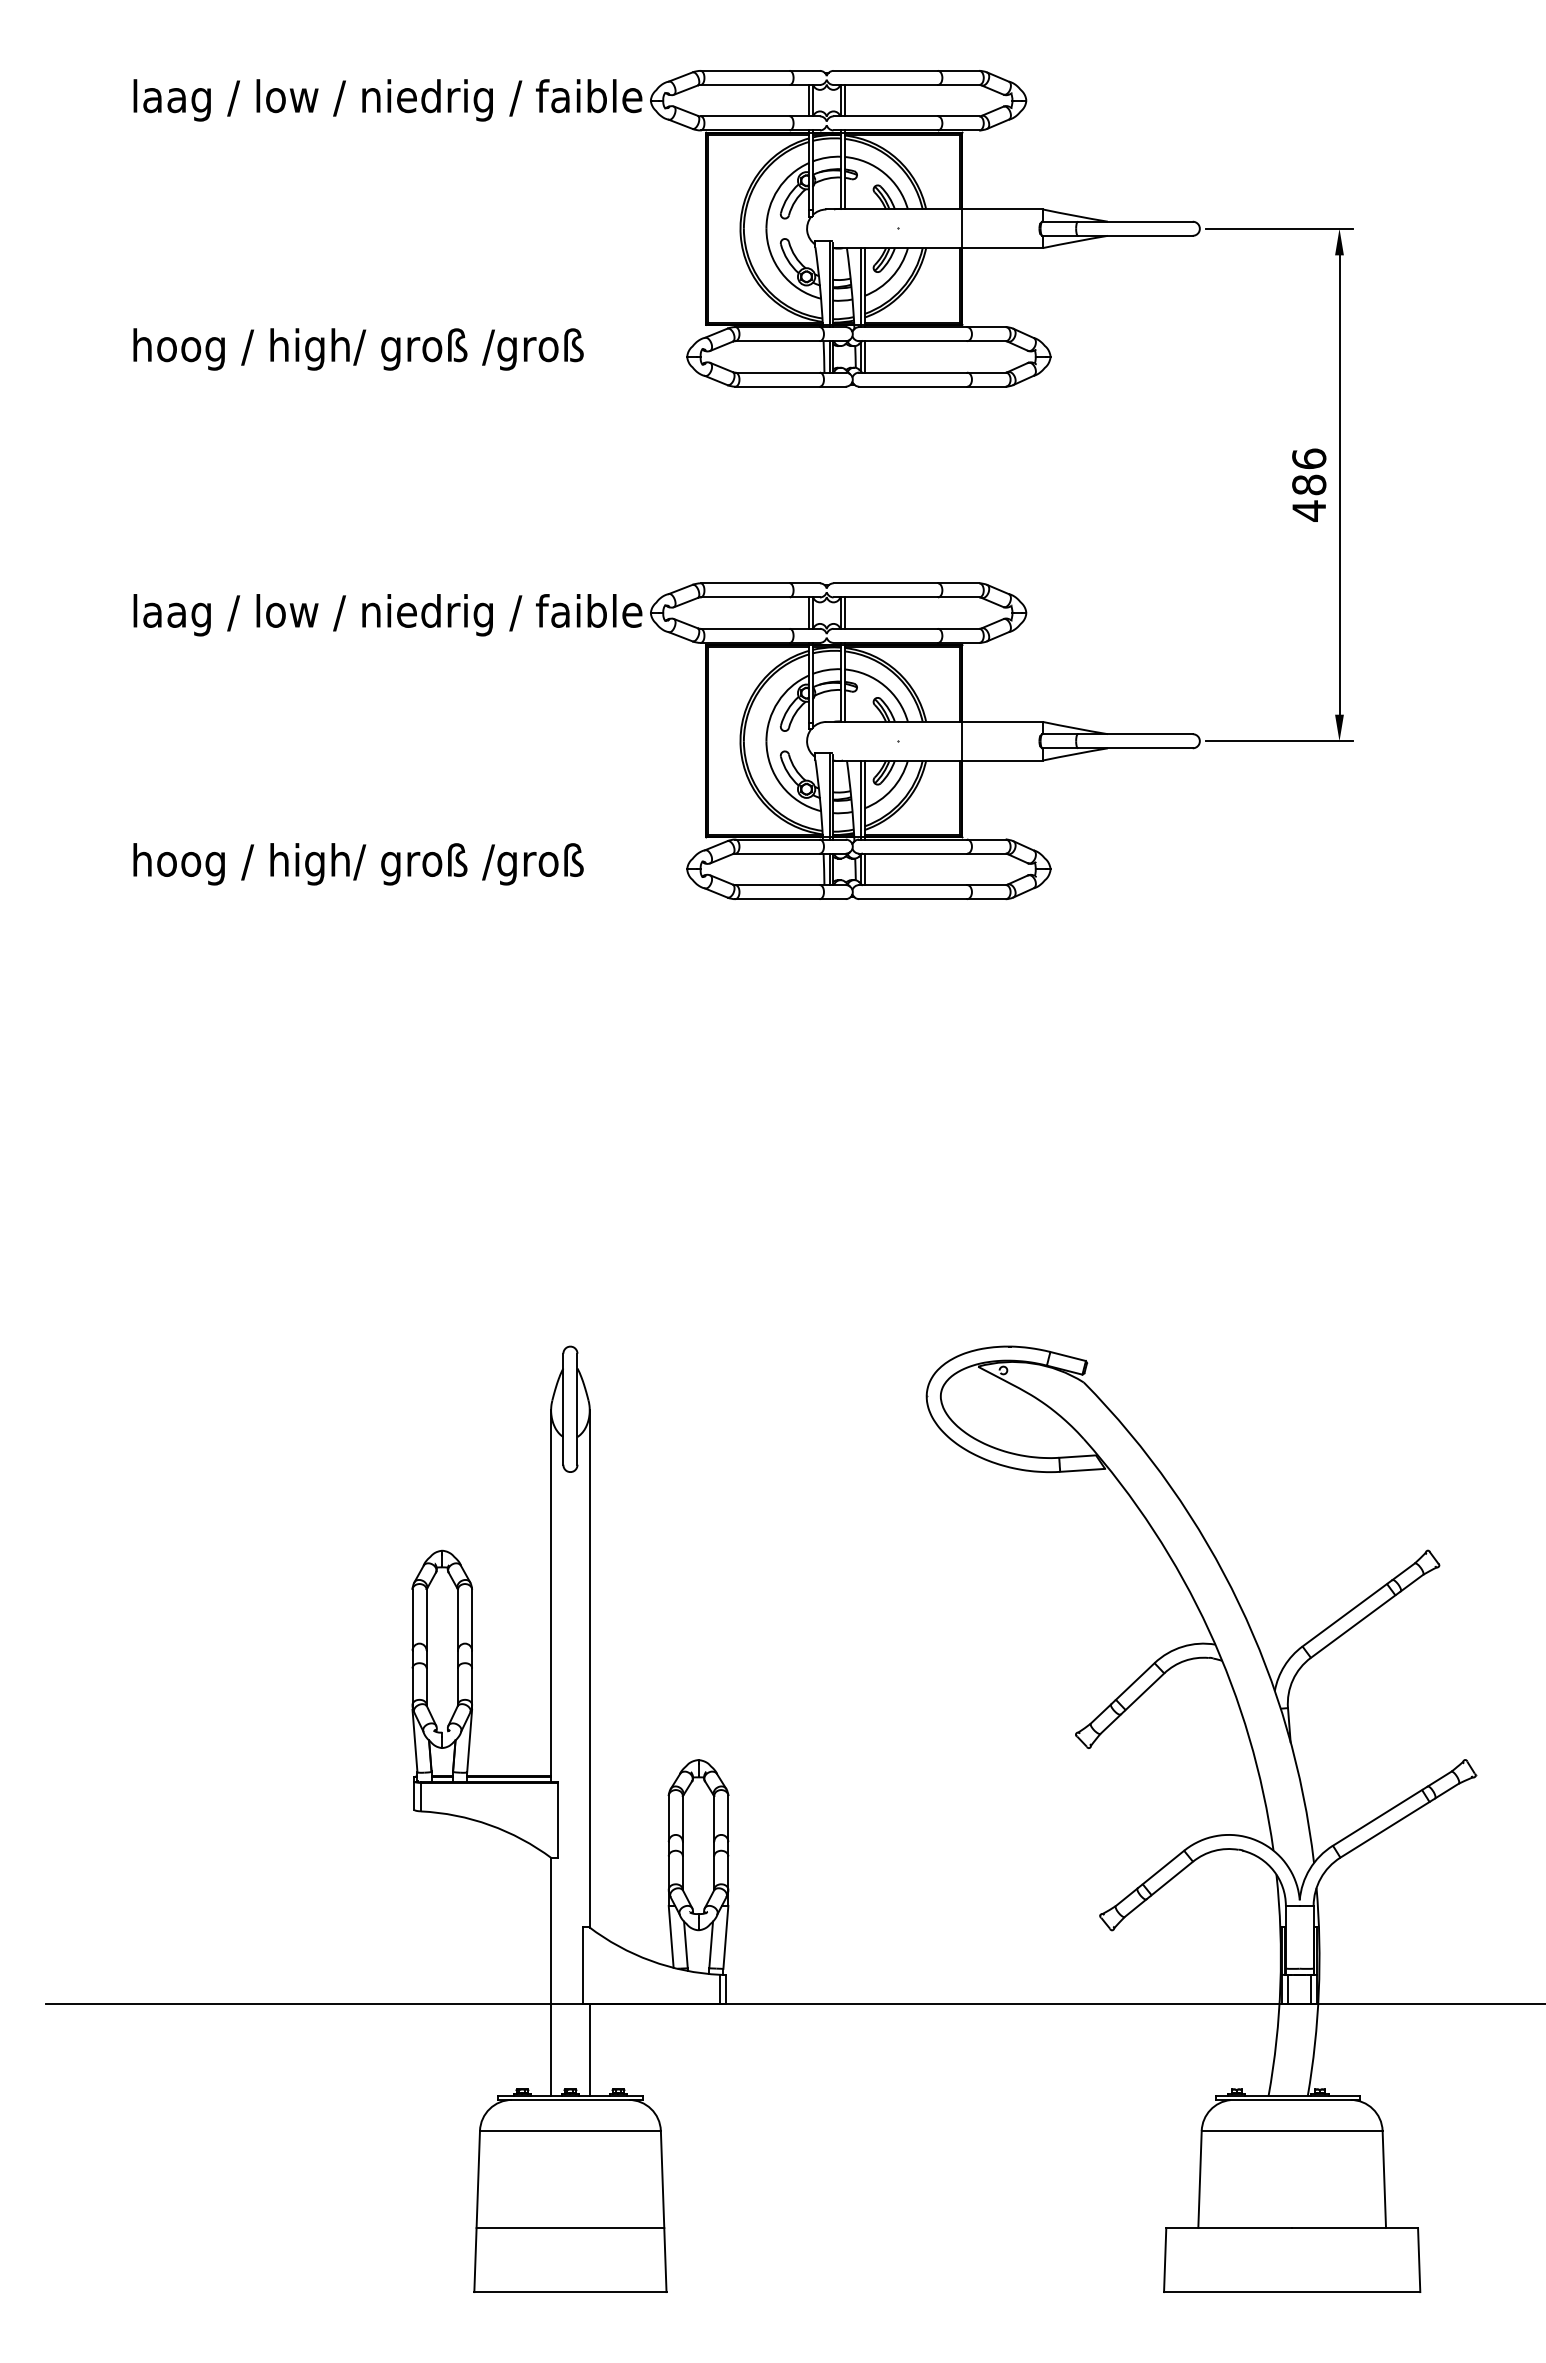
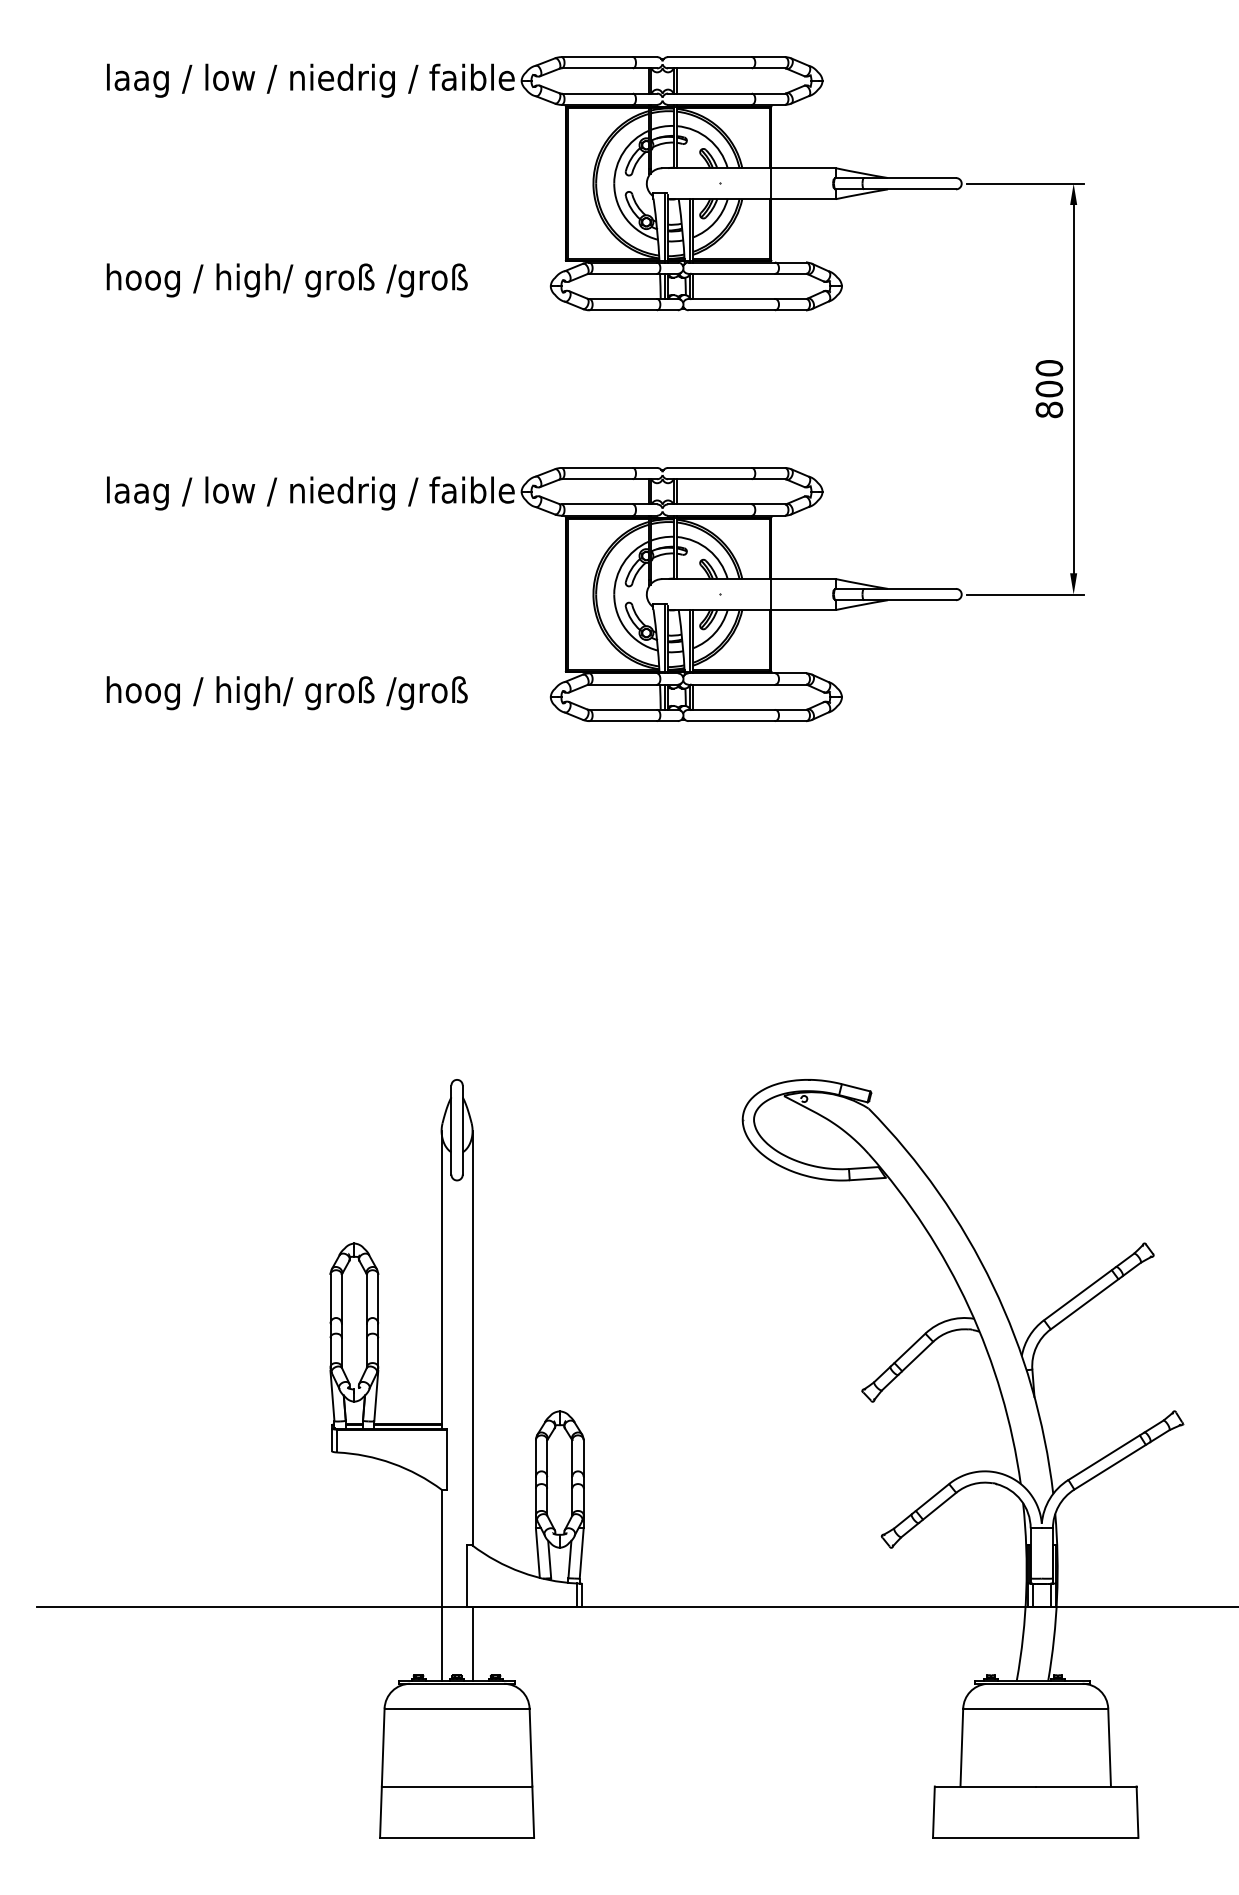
text: (1309, 484) -> (1049, 388), 486 -> 800

